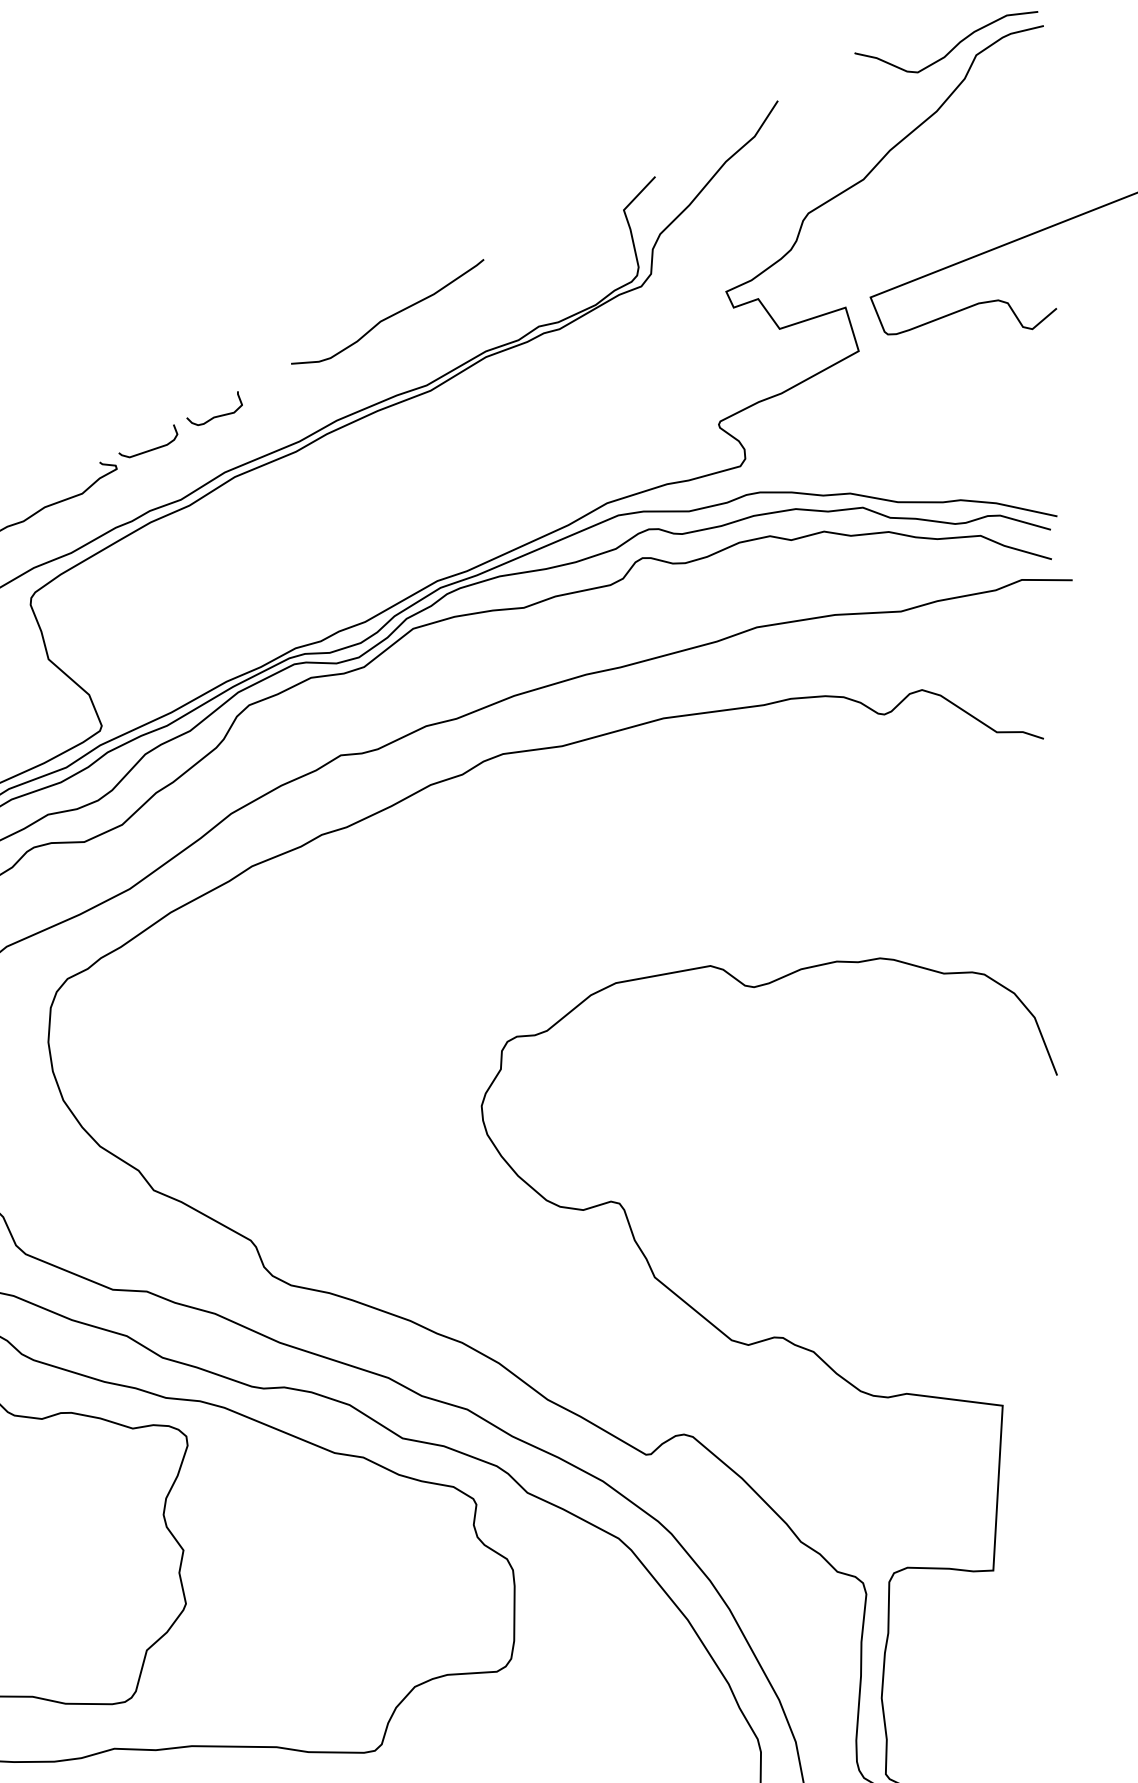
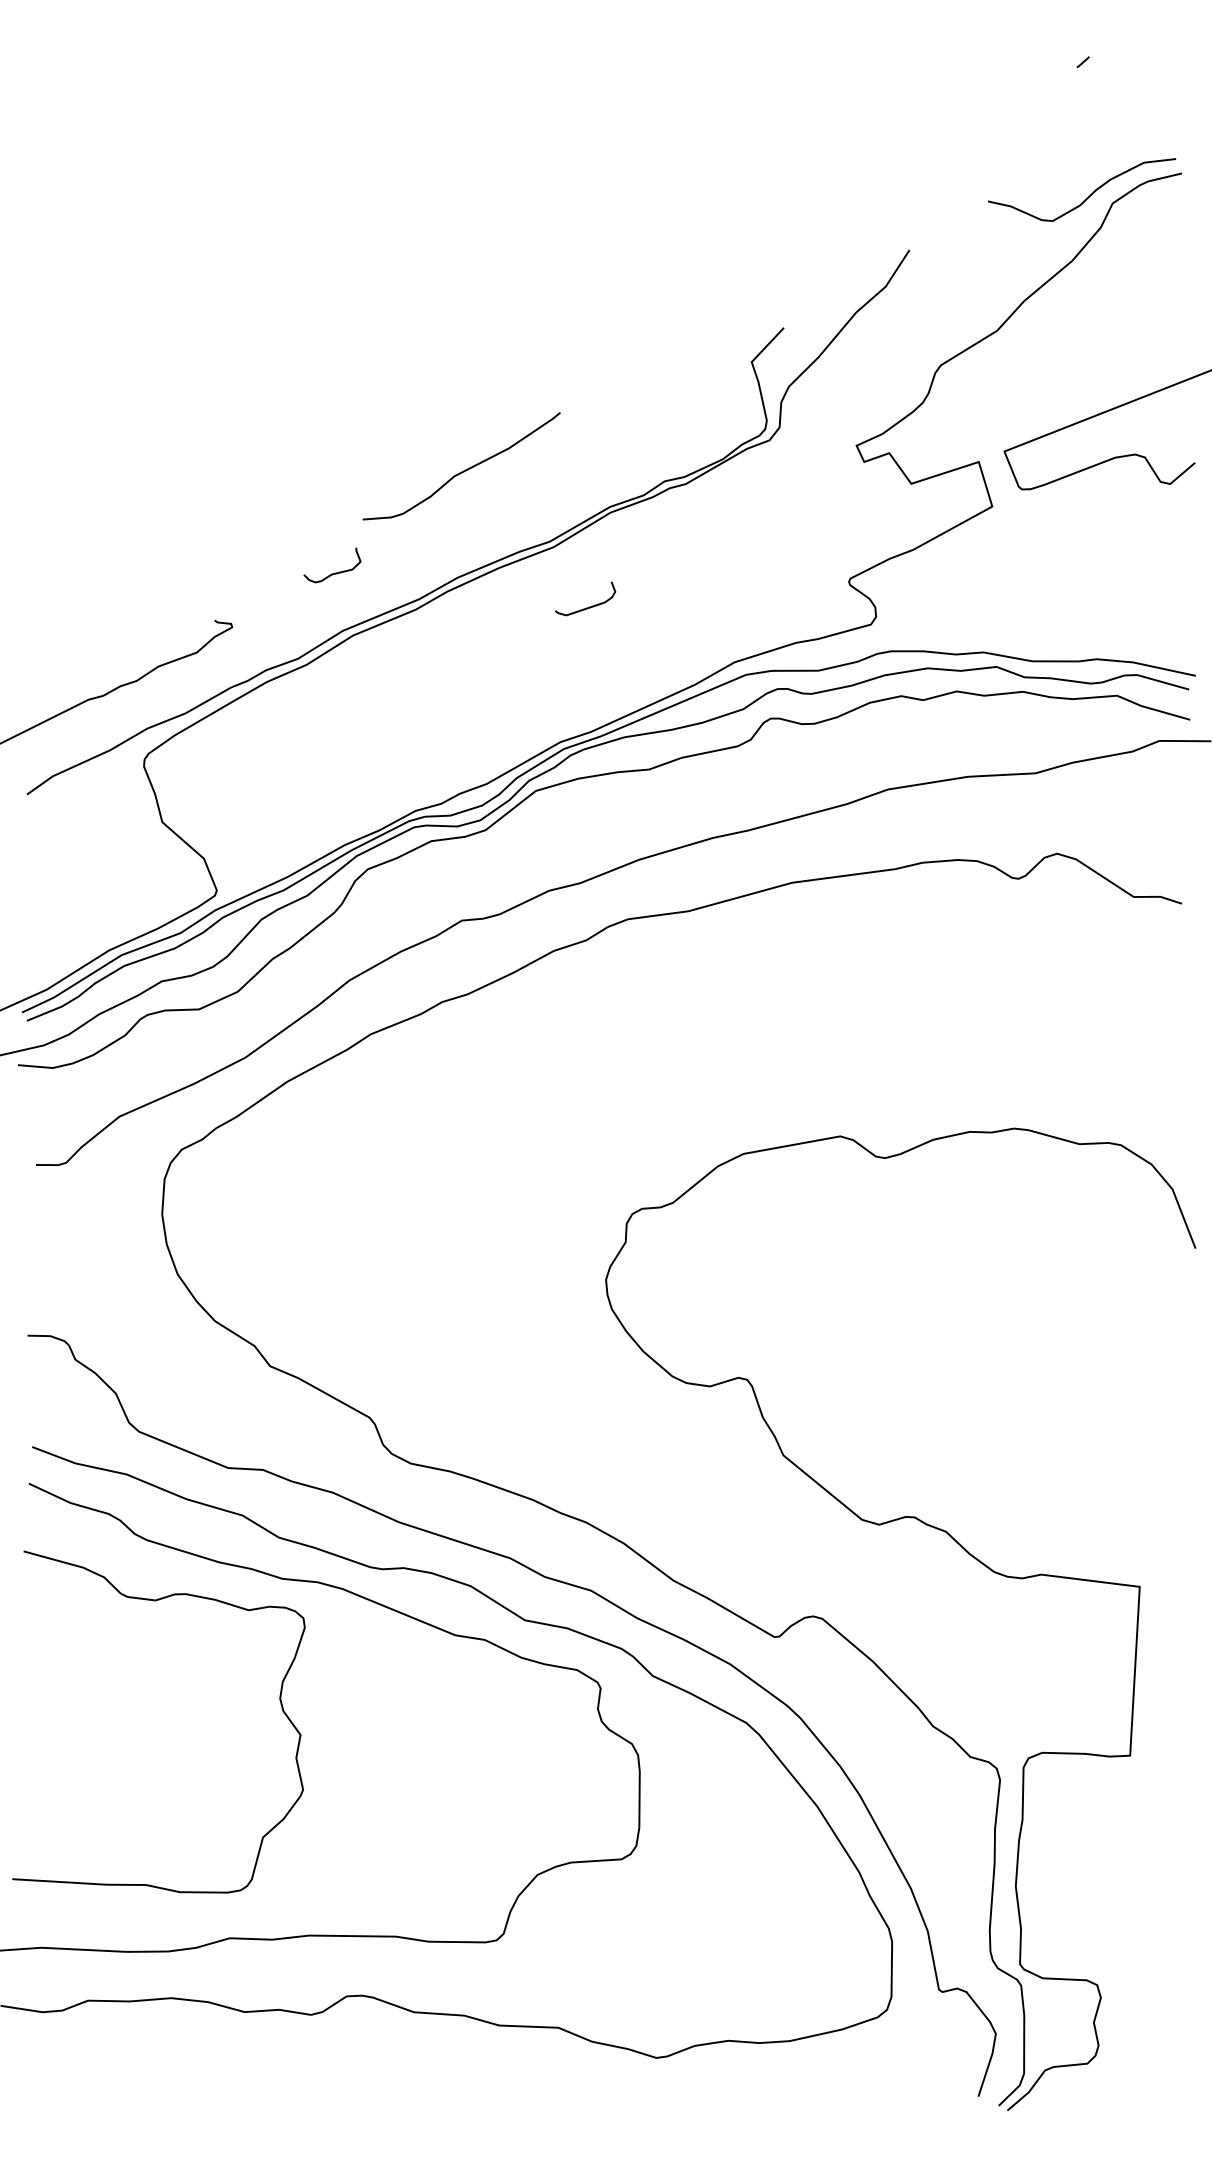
curve: (389, 315) -> (463, 470), moved
curve: (152, 448) -> (589, 606), moved

